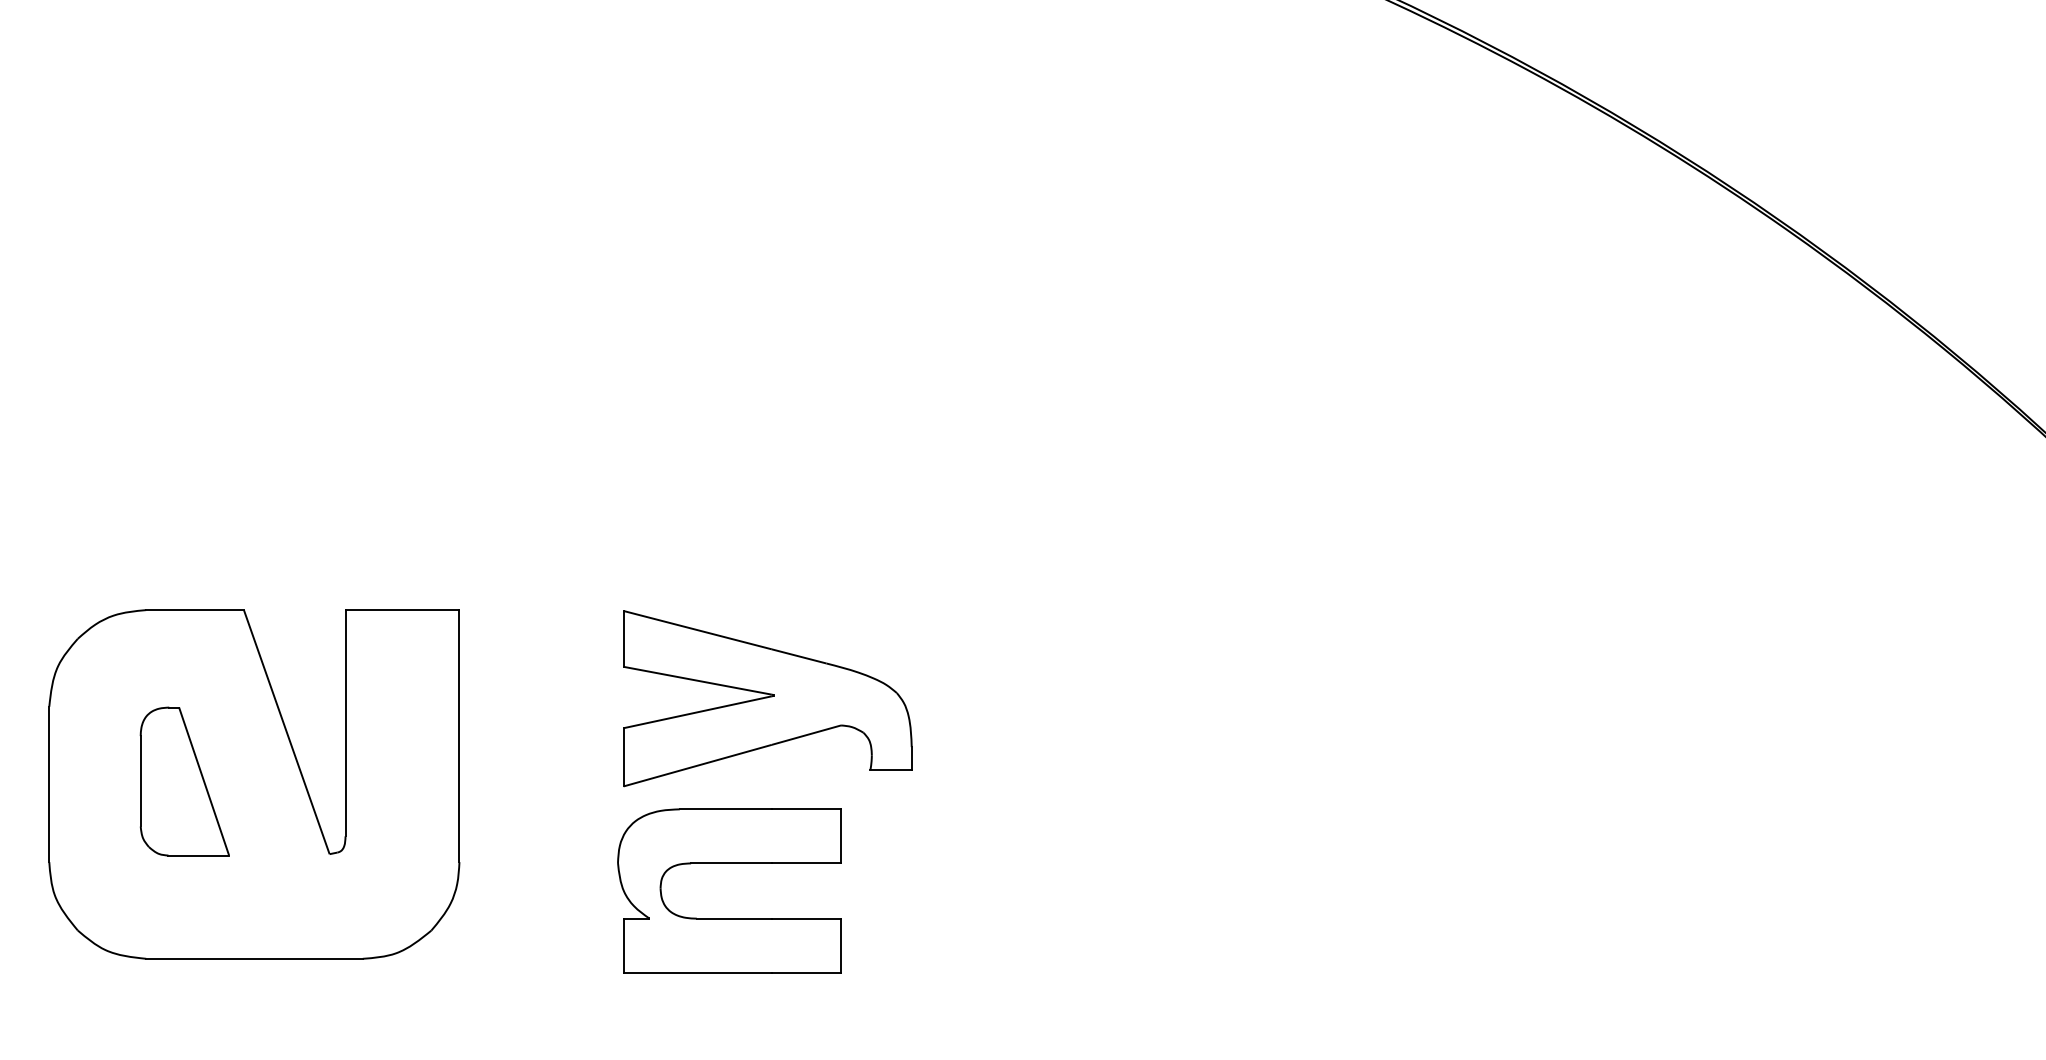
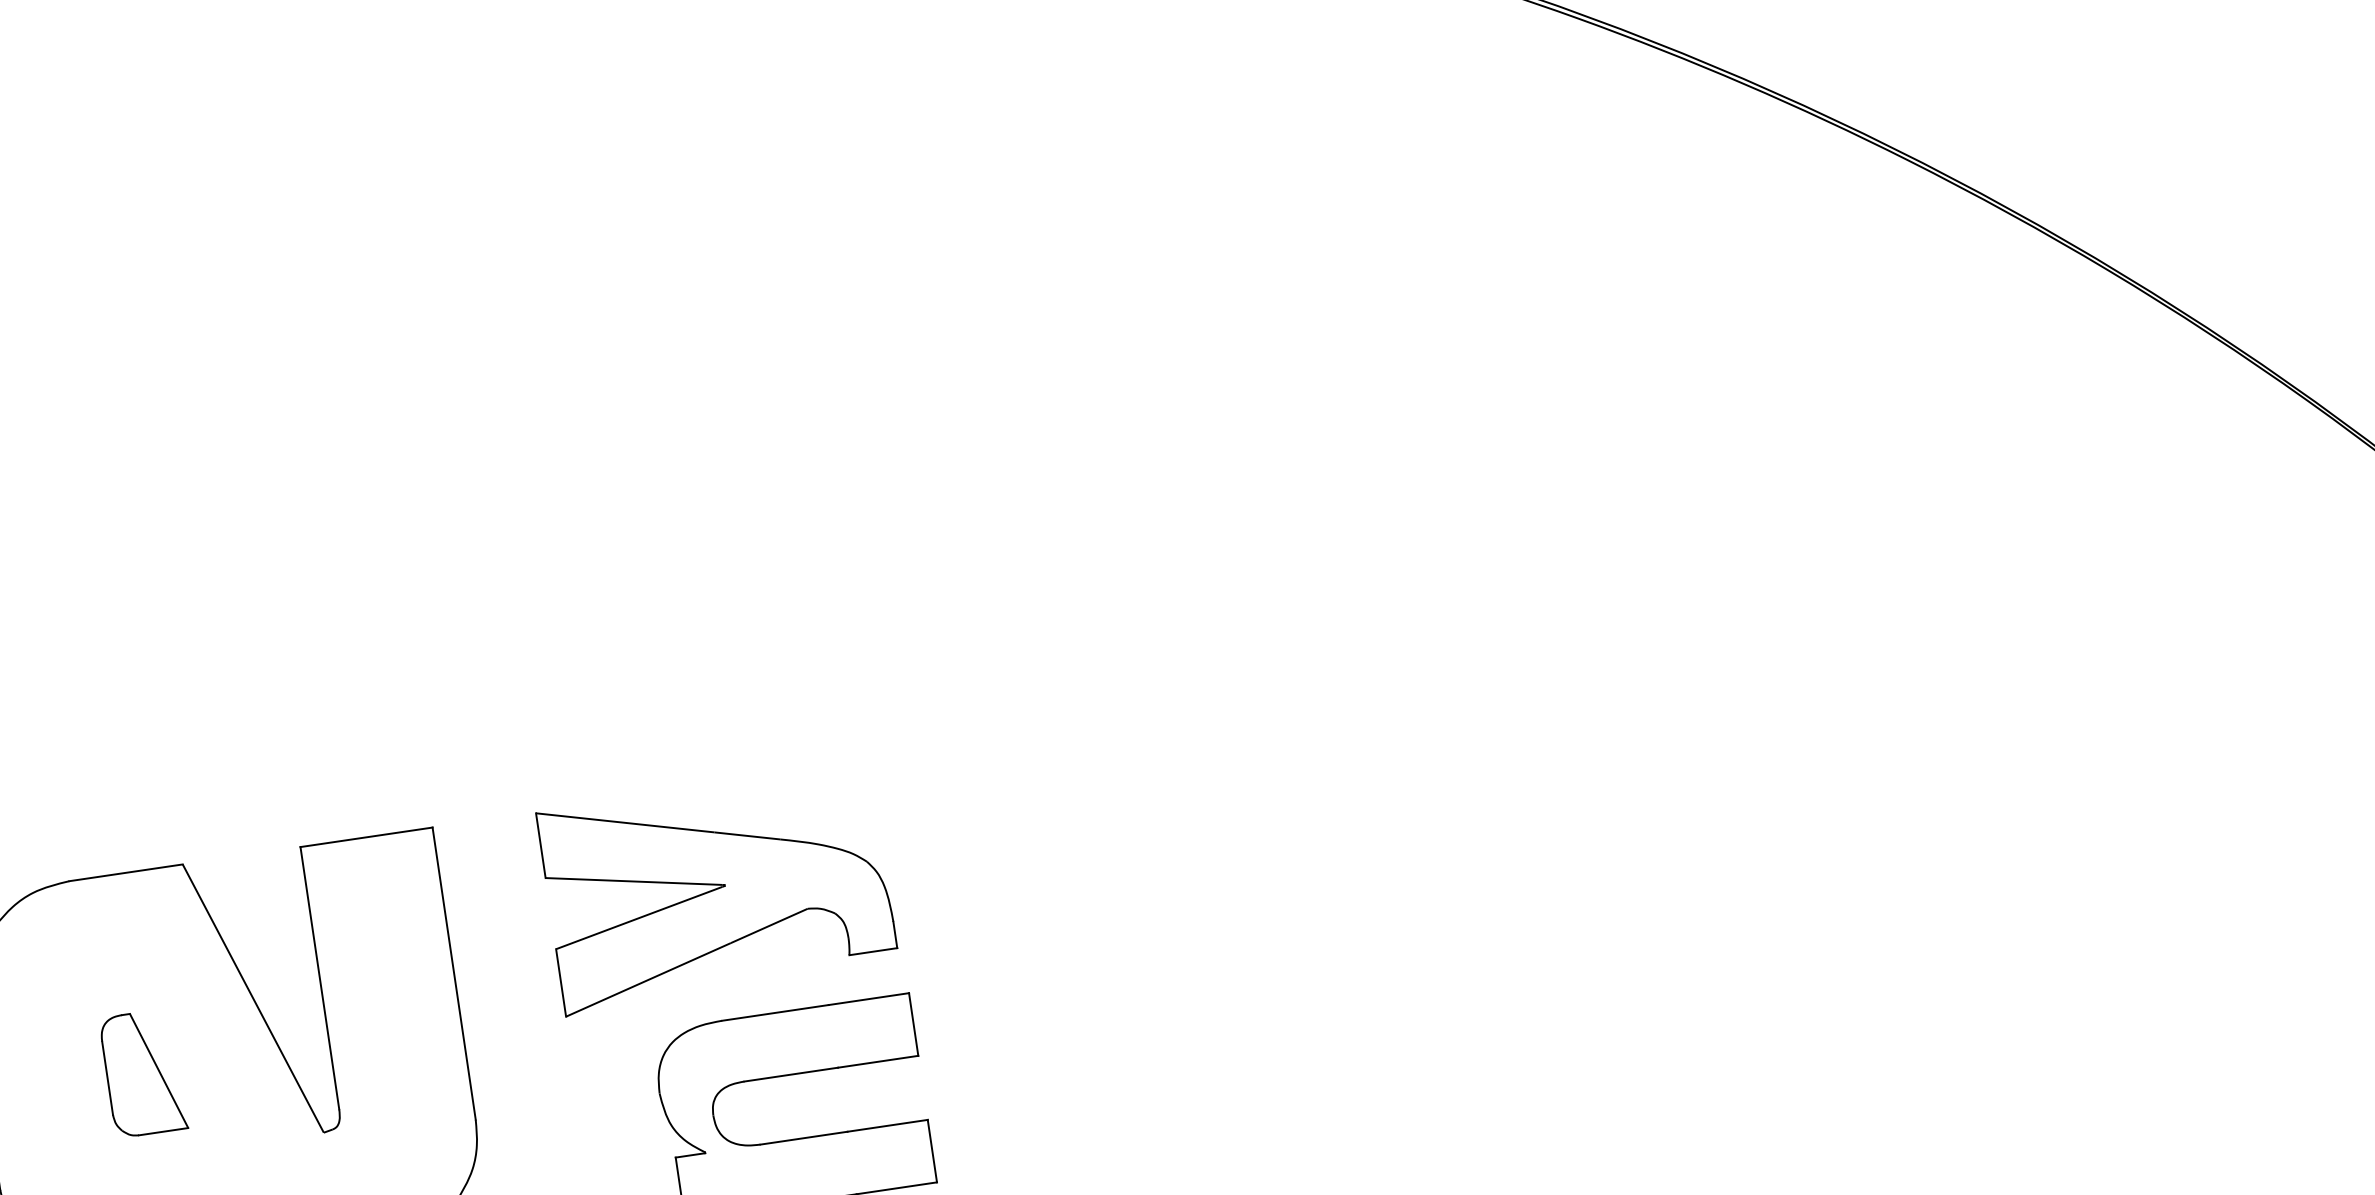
part: (767, 698) -> (717, 890), moved
part: (184, 781) -> (143, 1073), size x0.7

